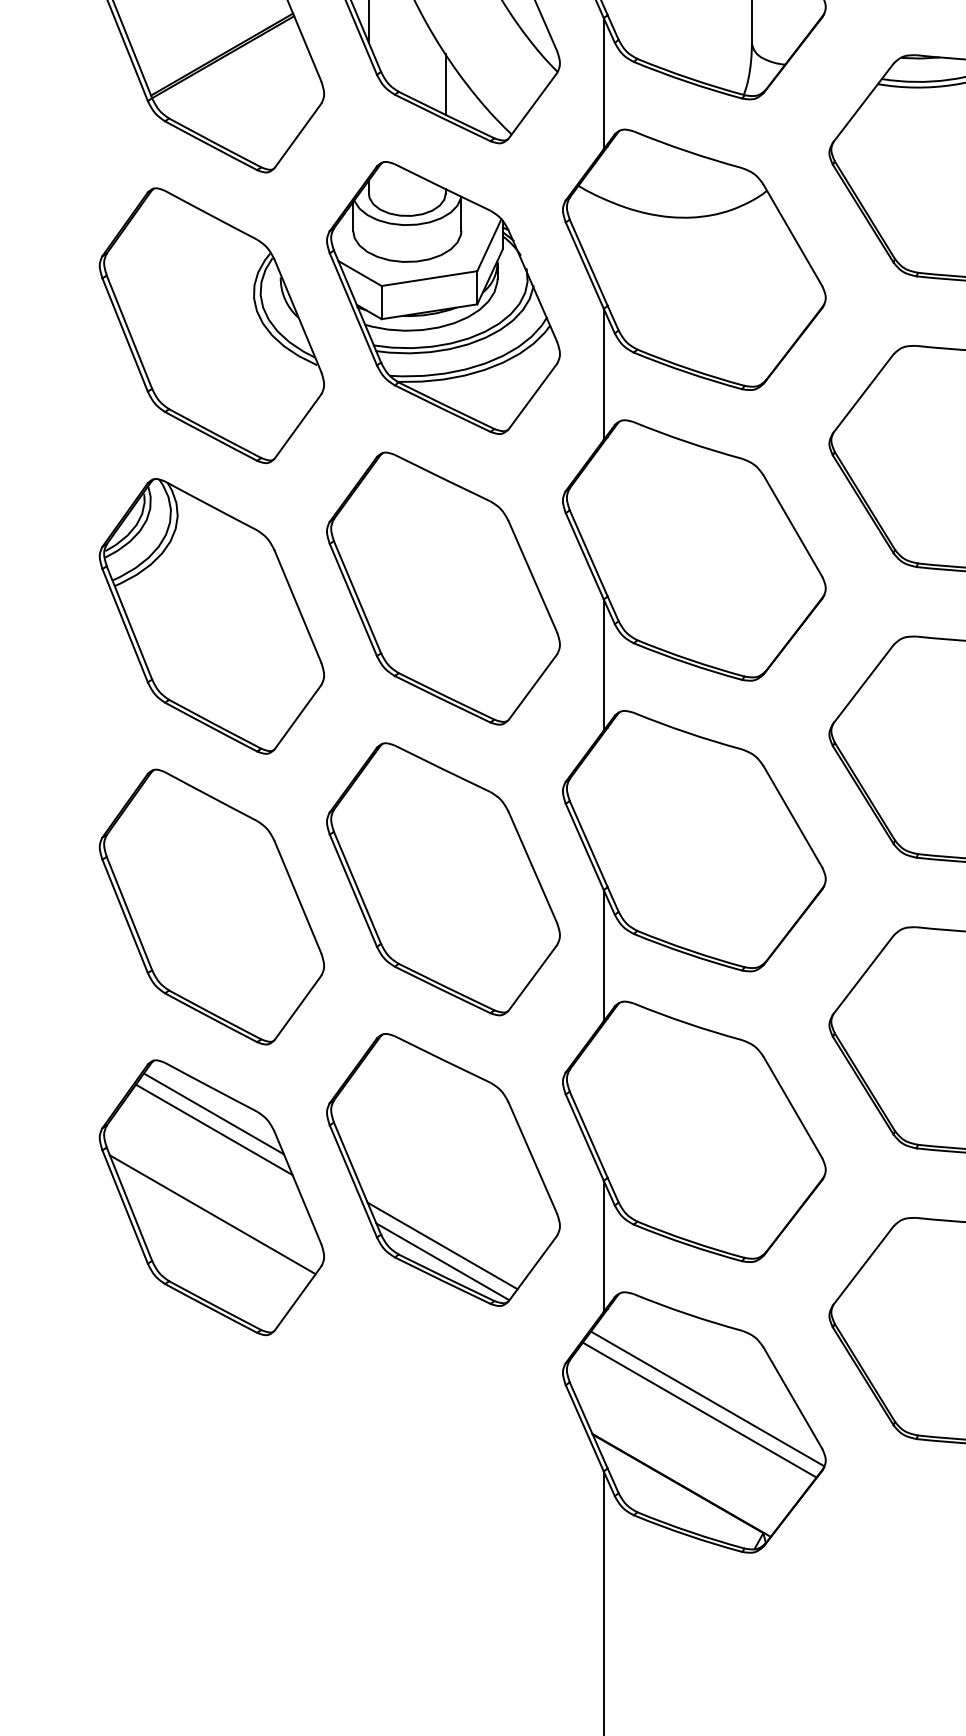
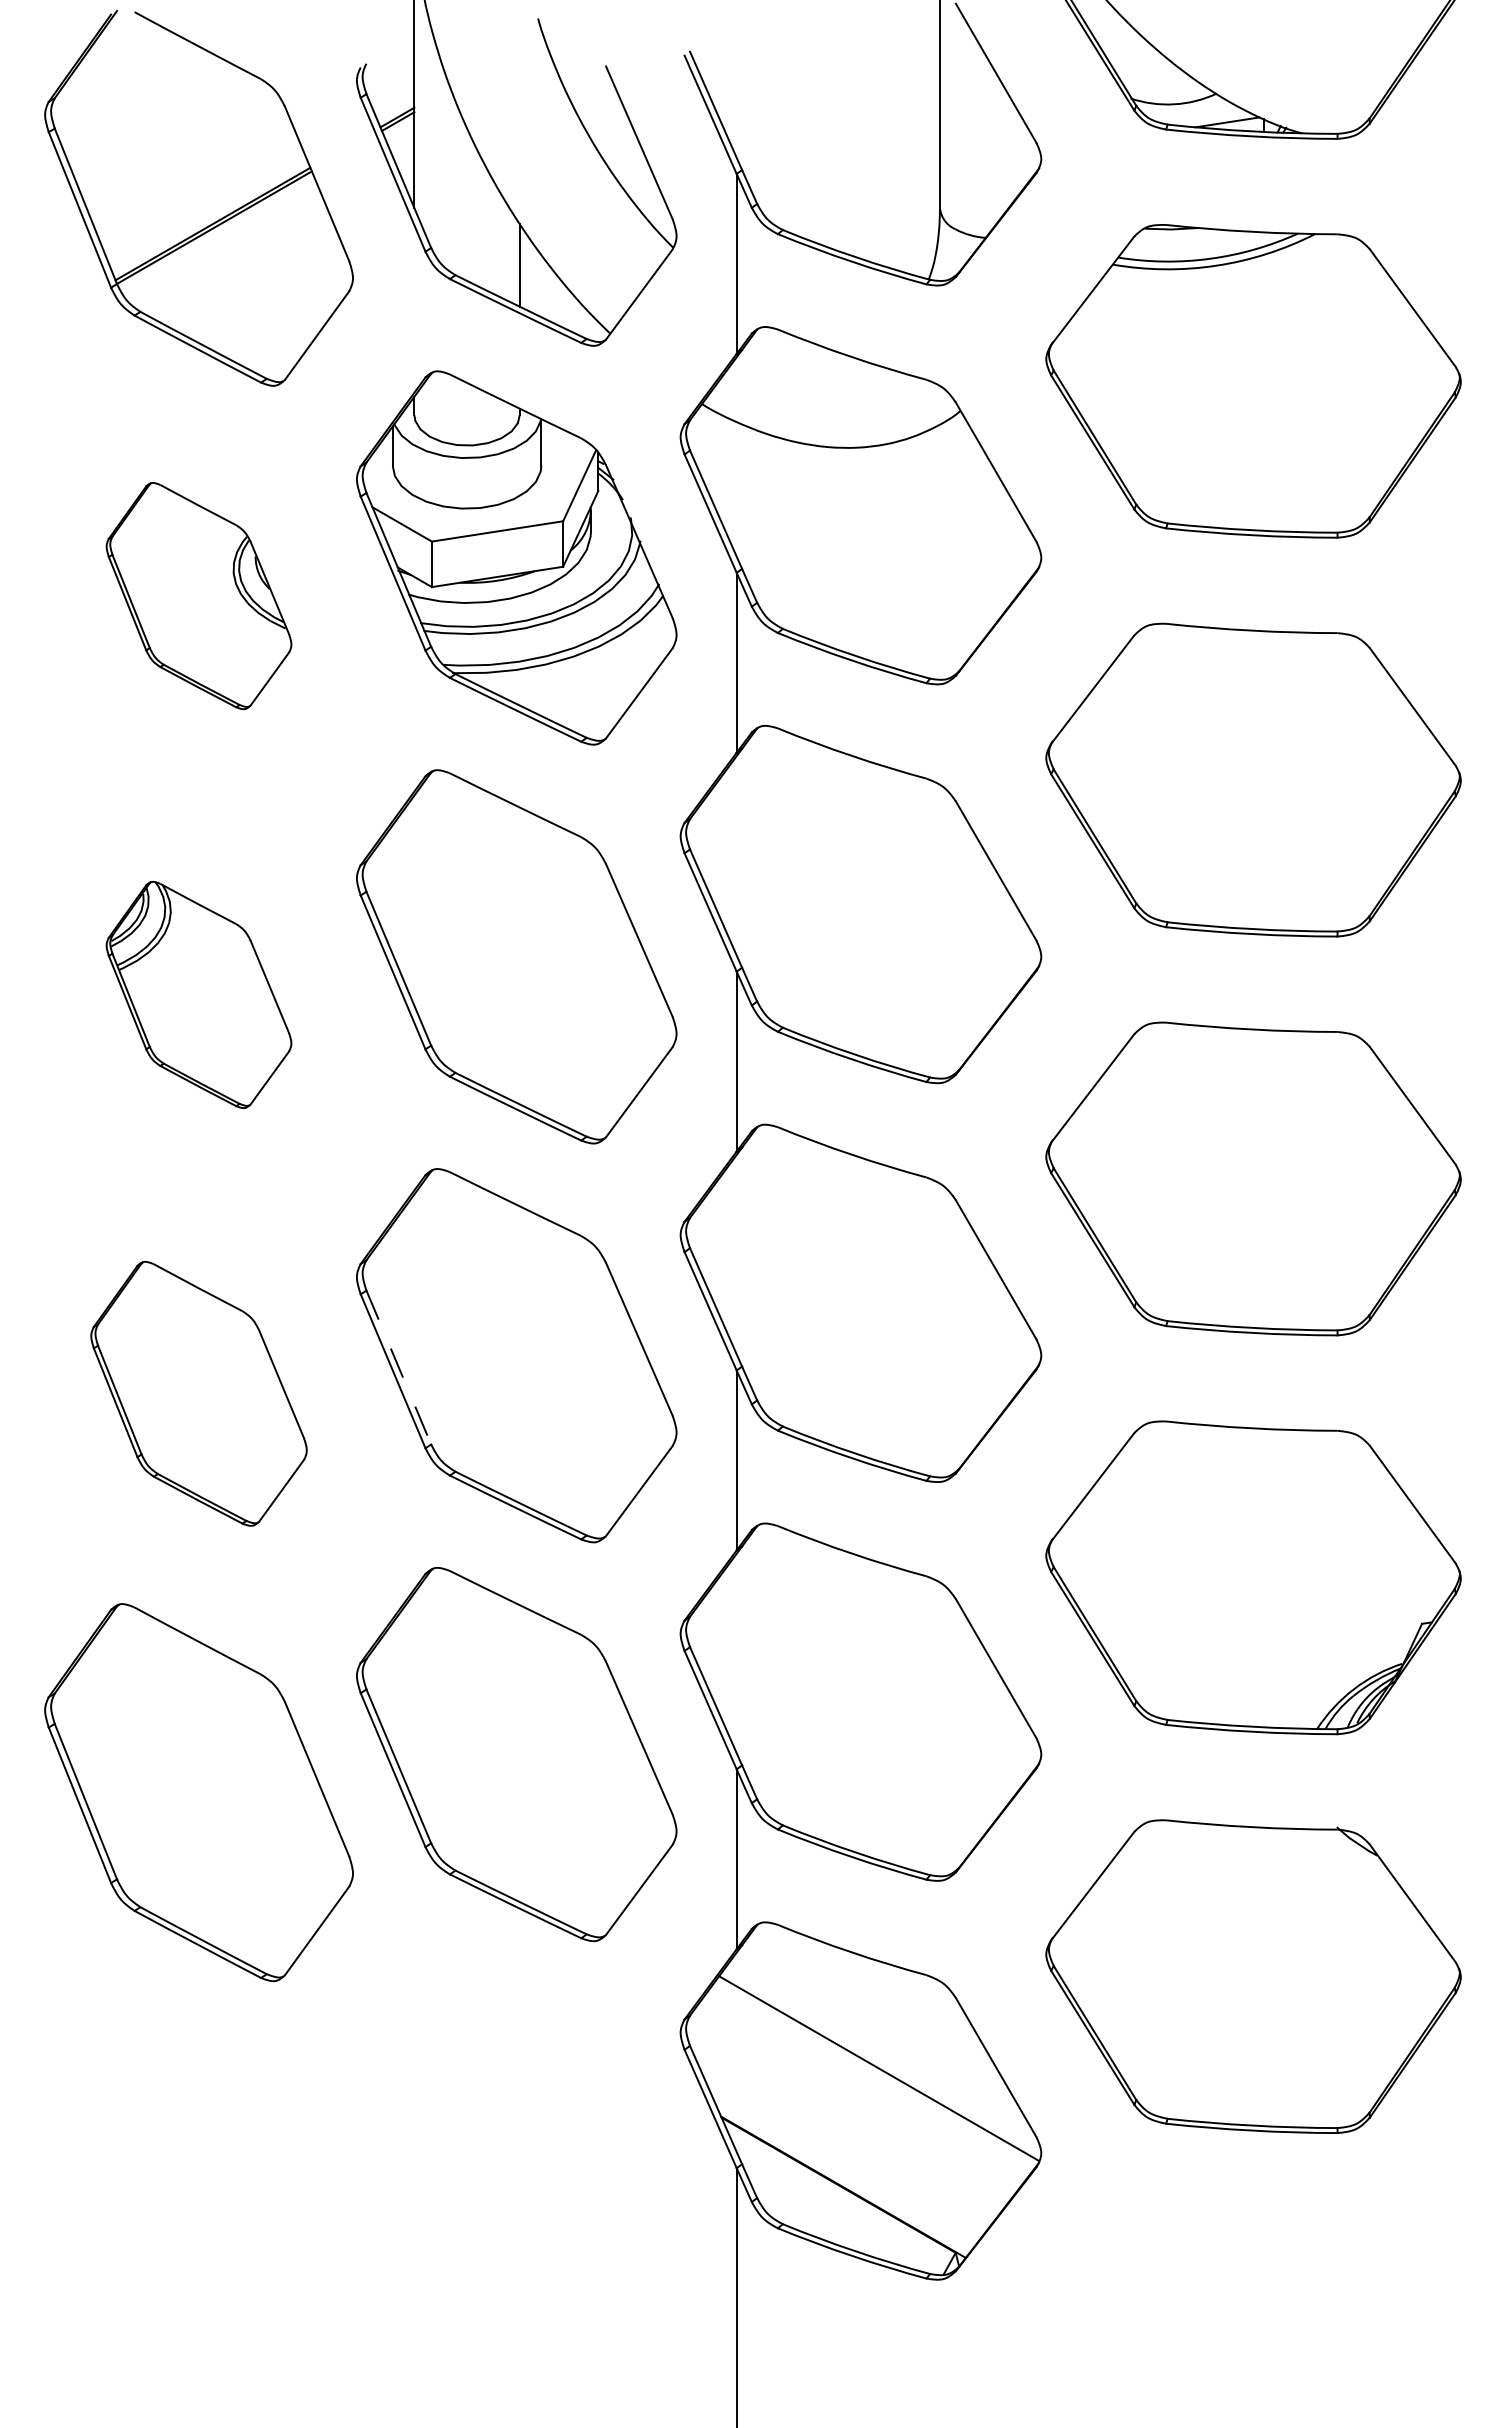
part: (211, 325) -> (198, 595), size x0.6
part: (211, 616) -> (198, 994), size x0.6
line: (358, 887) -> (399, 1367), solid -> dashed
part: (211, 906) -> (198, 1393), size x0.7
line: (213, 1113) -> (201, 1677), removed
line: (213, 1129) -> (201, 1699), removed
line: (213, 1214) -> (200, 1815), removed
line: (442, 1245) -> (515, 1858), removed
line: (441, 1261) -> (514, 1879), removed
line: (699, 1409) -> (867, 2083), removed

